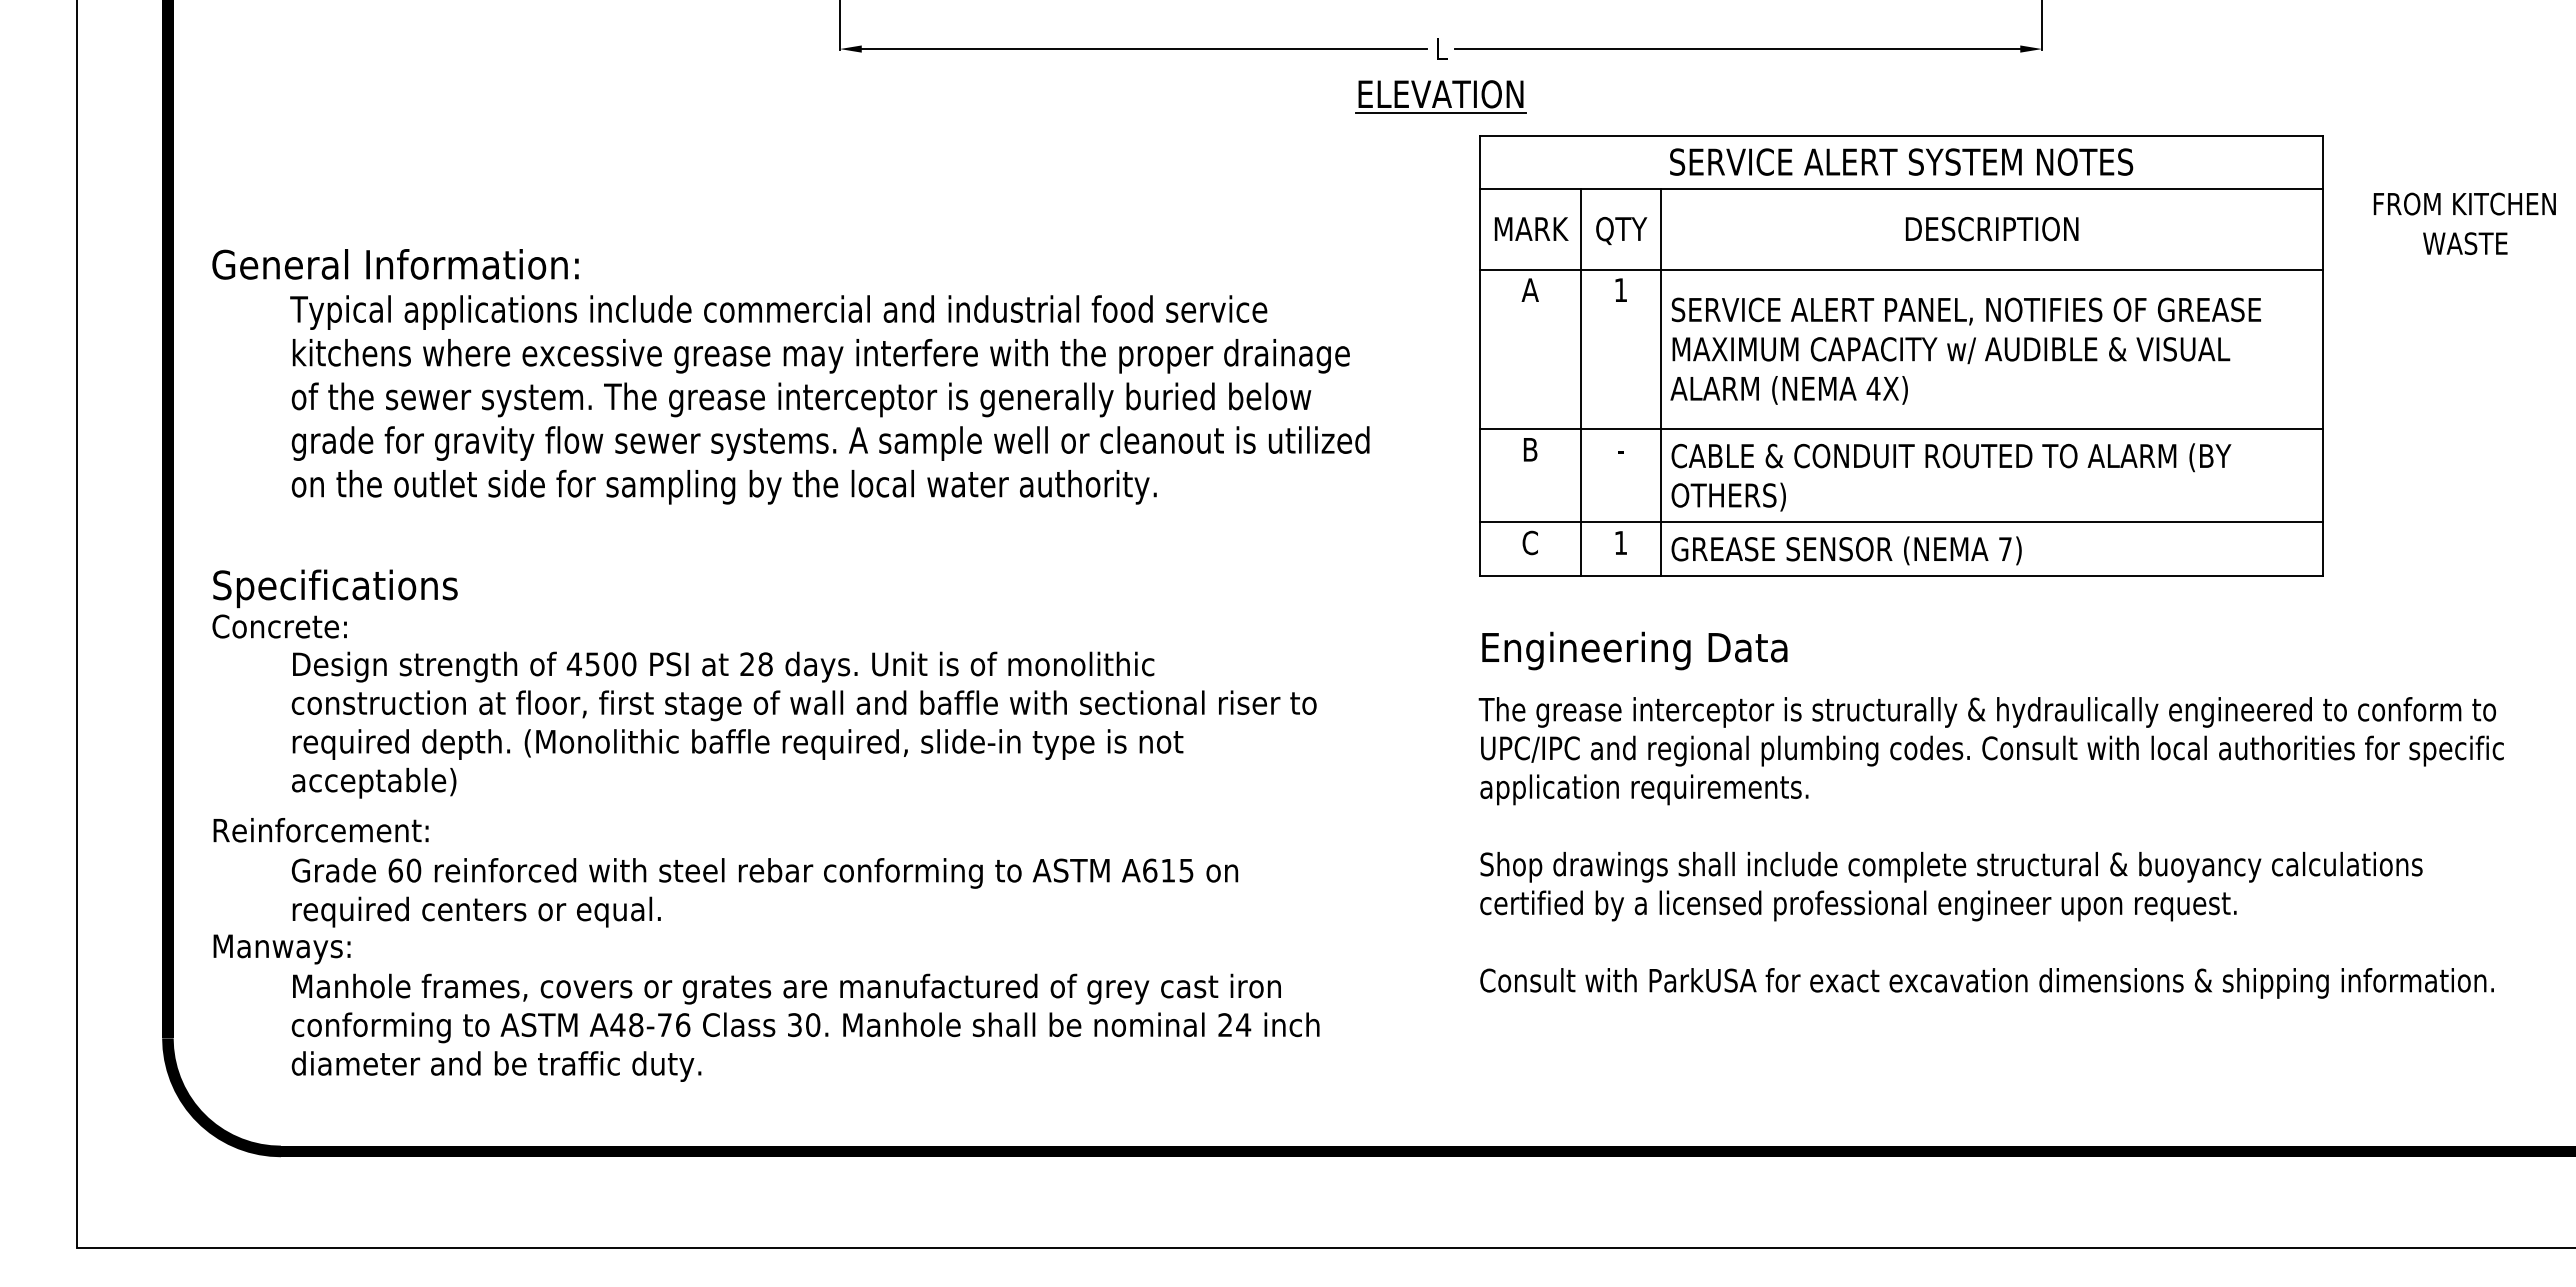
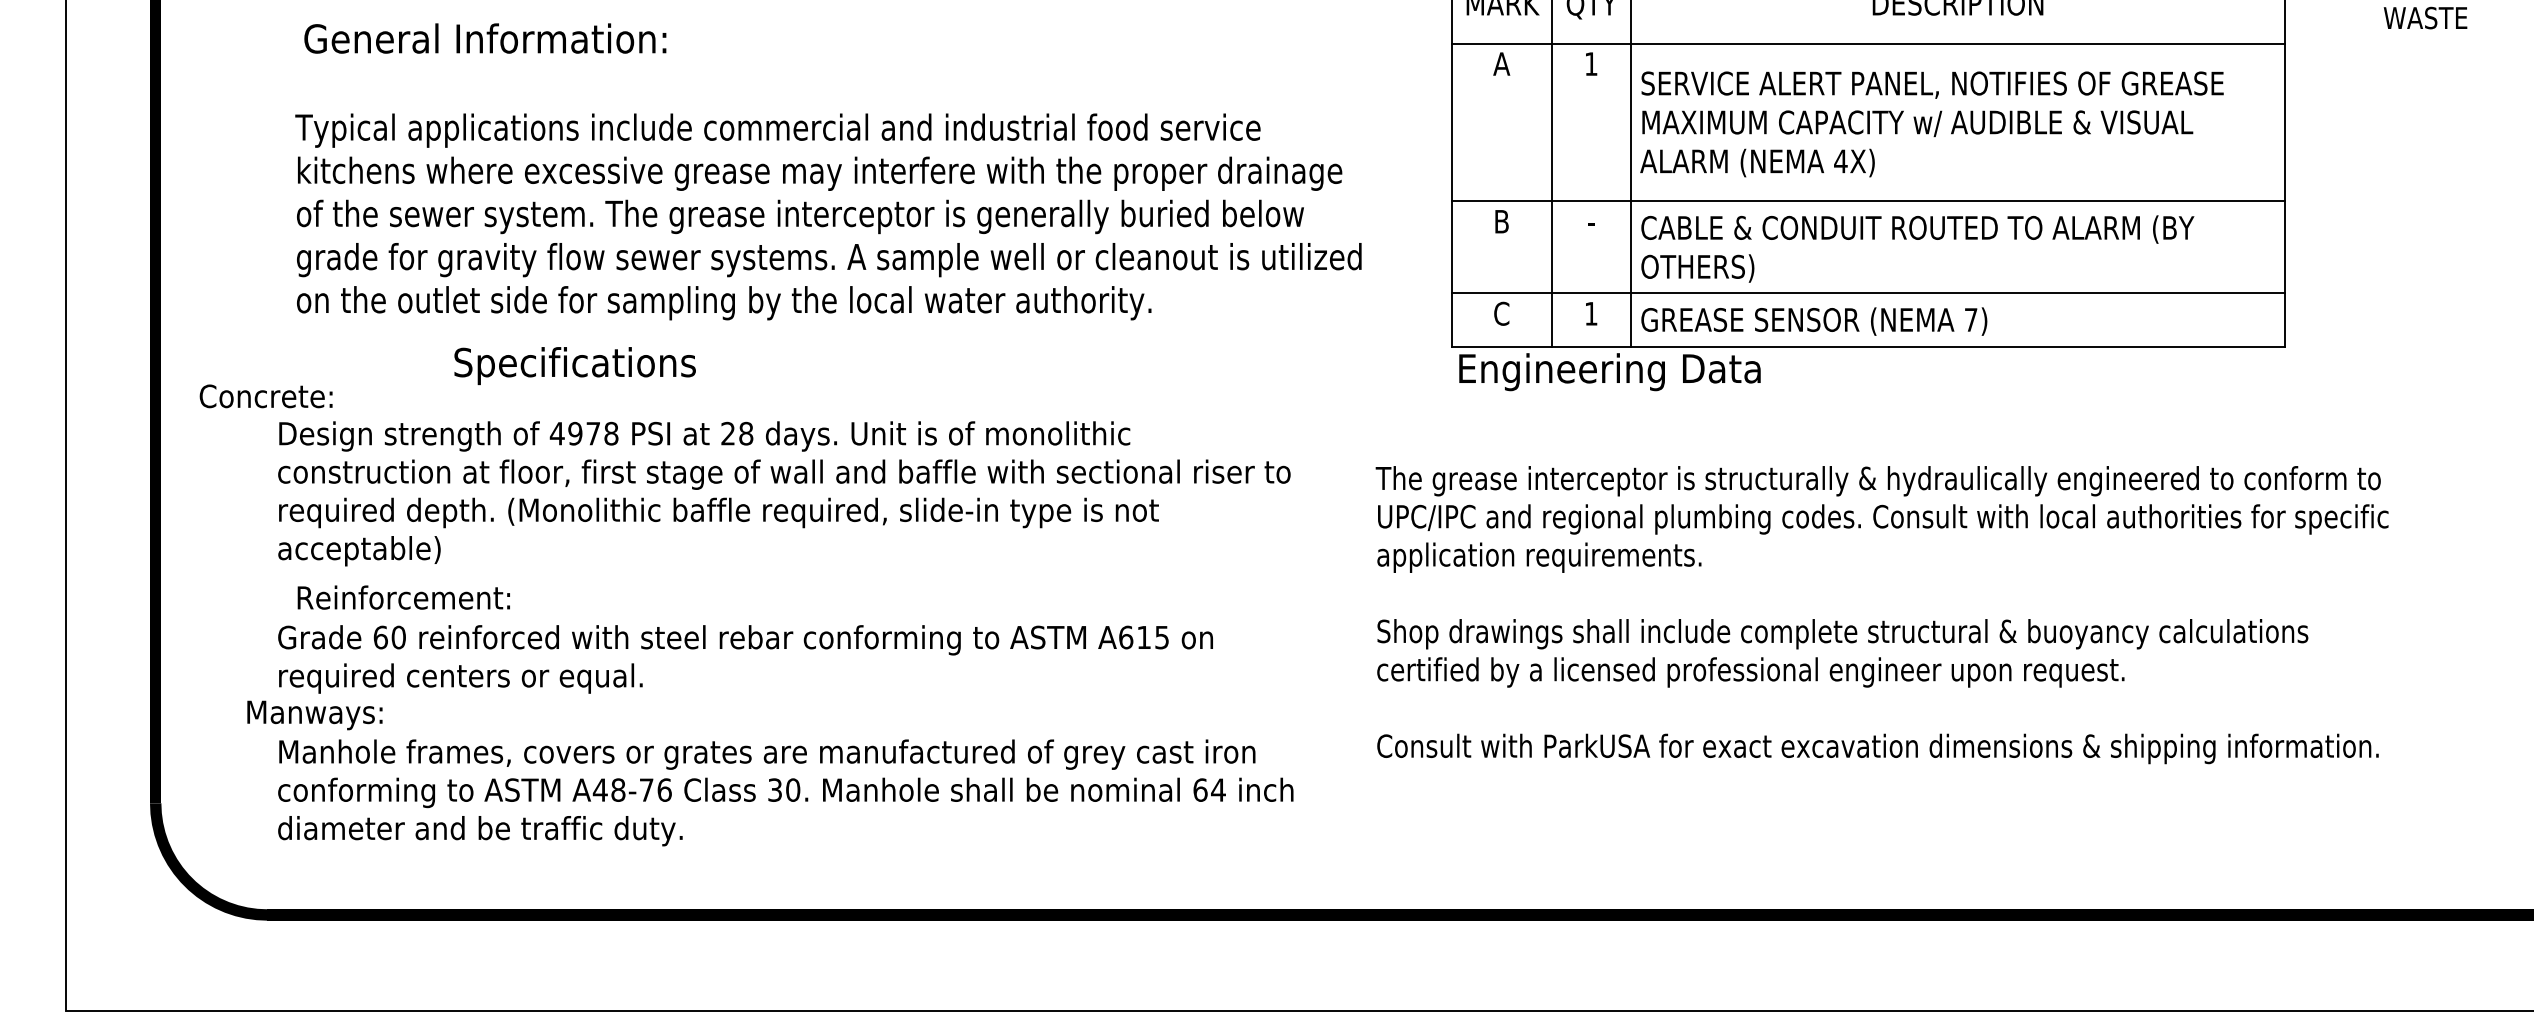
text: (395, 264) -> (485, 38), moved
text: (829, 399) -> (828, 216), moved
text: (335, 588) -> (575, 365), moved
text: (1634, 650) -> (1609, 371), moved
text: (610, 664) -> (592, 433), 4500 -> 4978
text: (320, 830) -> (403, 597), moved
text: (1990, 847) -> (1881, 614), moved
text: (281, 949) -> (314, 715), moved
text: (1225, 1025) -> (1200, 790), 24 -> 64

